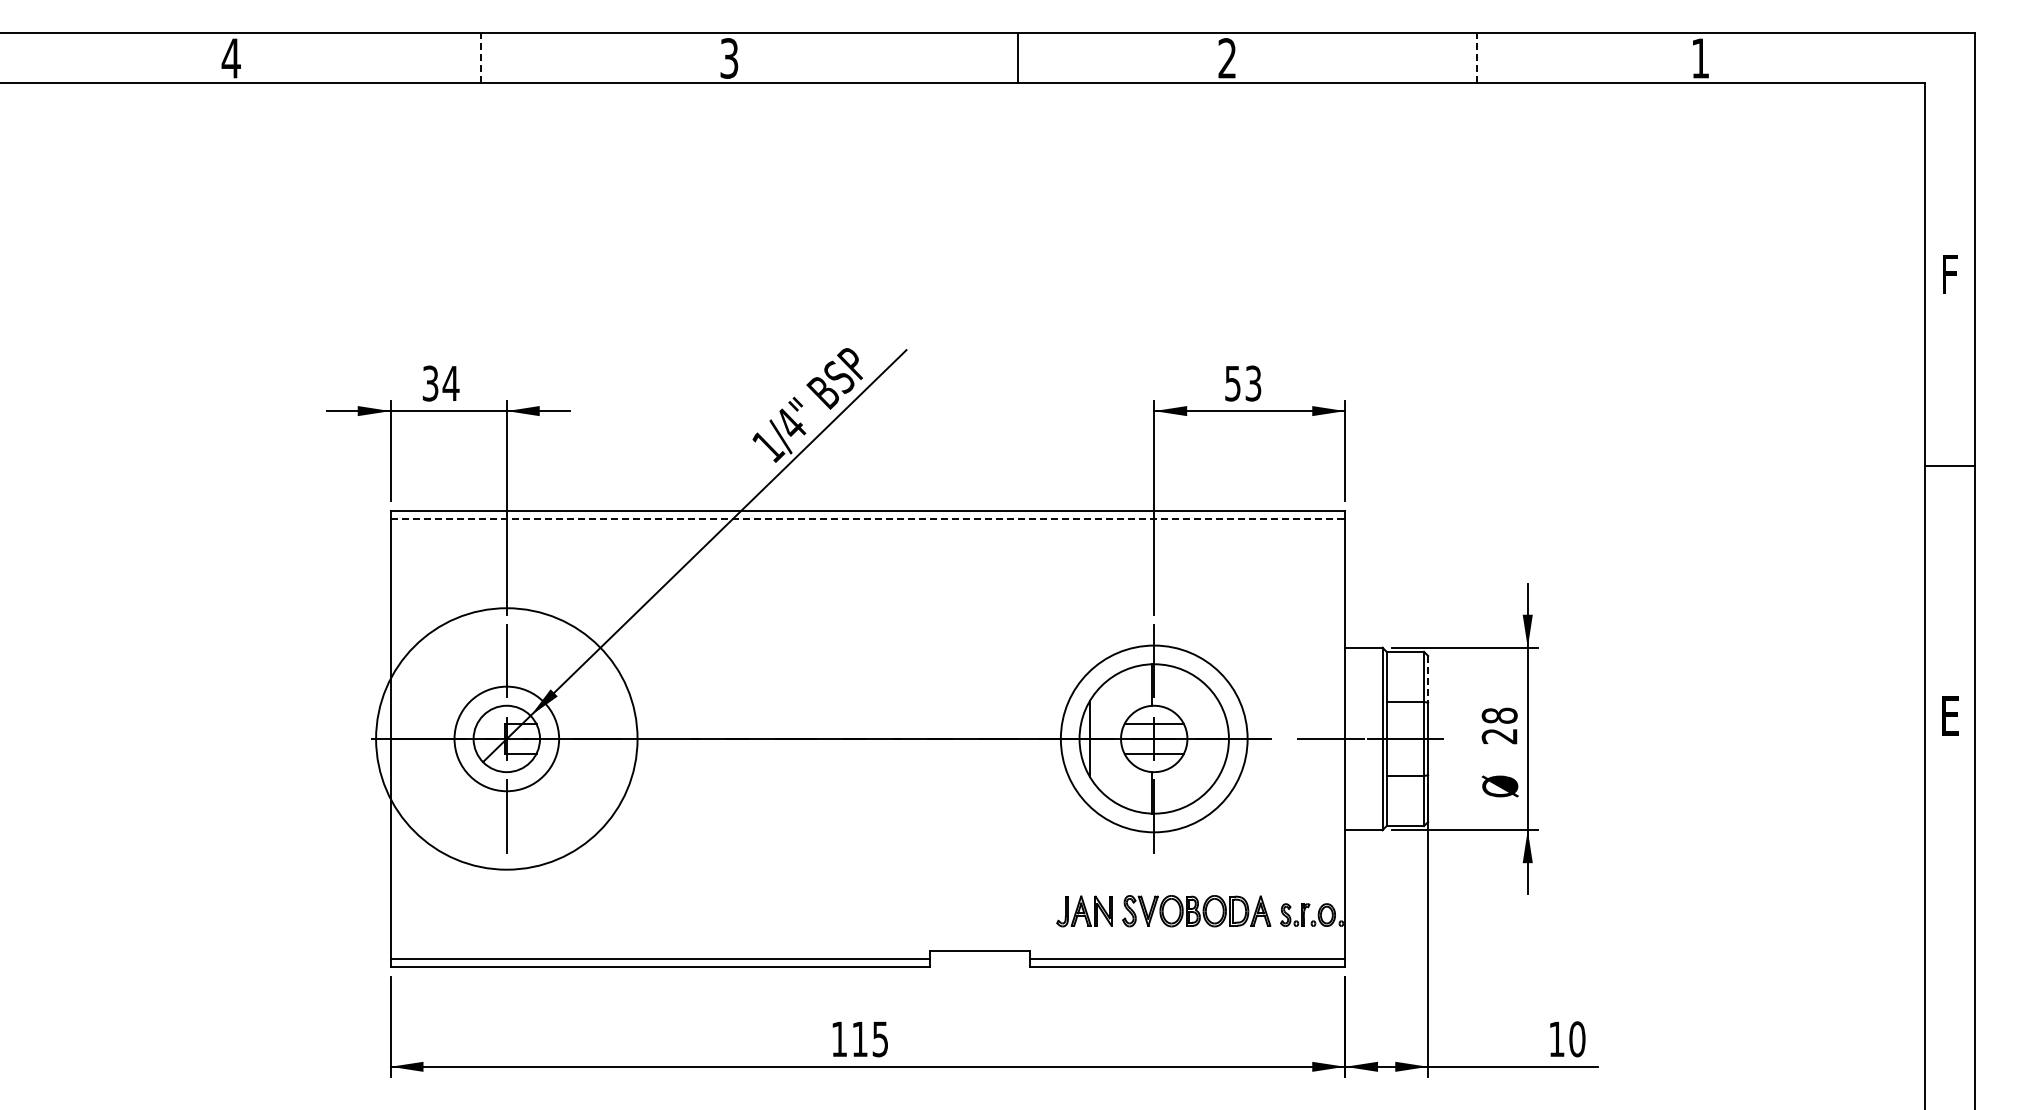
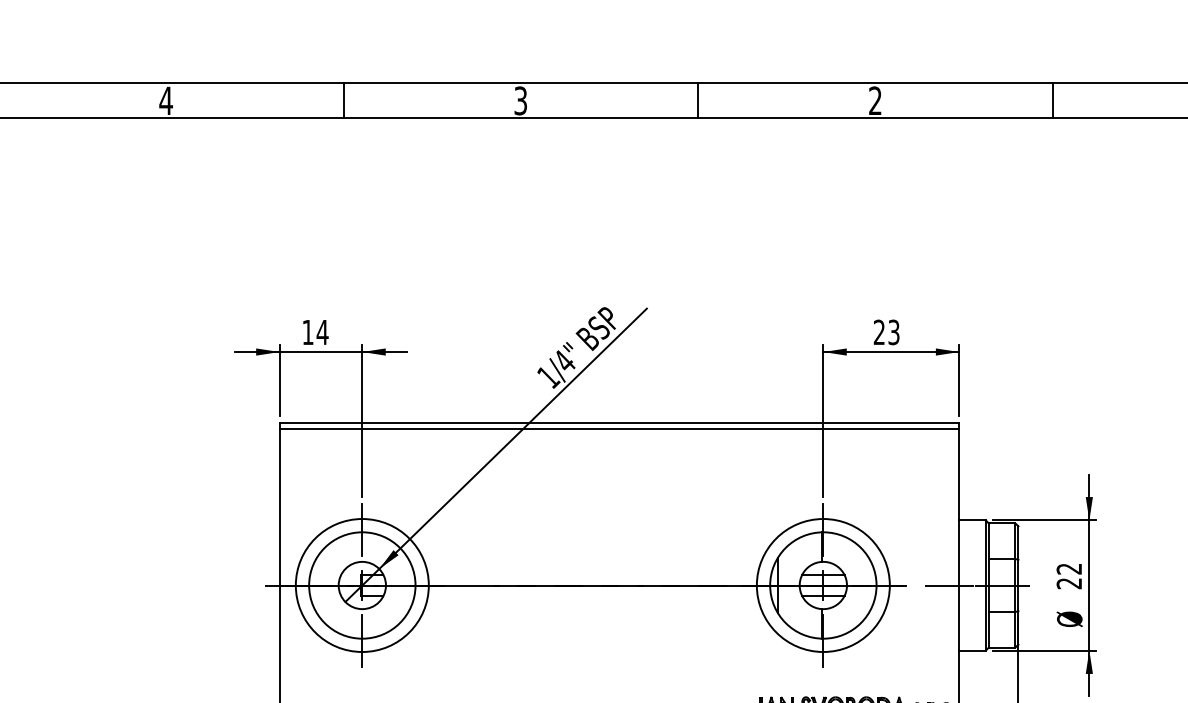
line: (480, 58) -> (343, 100), dashed -> solid
line: (1017, 58) -> (698, 100), moved
line: (1476, 58) -> (1052, 100), dashed -> solid
text: (430, 383) -> (307, 332), 34 -> 14
text: (1232, 383) -> (879, 332), 53 -> 23
line: (868, 519) -> (619, 429), dashed -> solid
line: (1428, 679) -> (1018, 543), dashed -> solid
text: (1499, 715) -> (1069, 568), 28 -> 22
circle: (506, 738) -> (362, 585), size x0.71
circle: (506, 738) -> (362, 585), size x1.43

